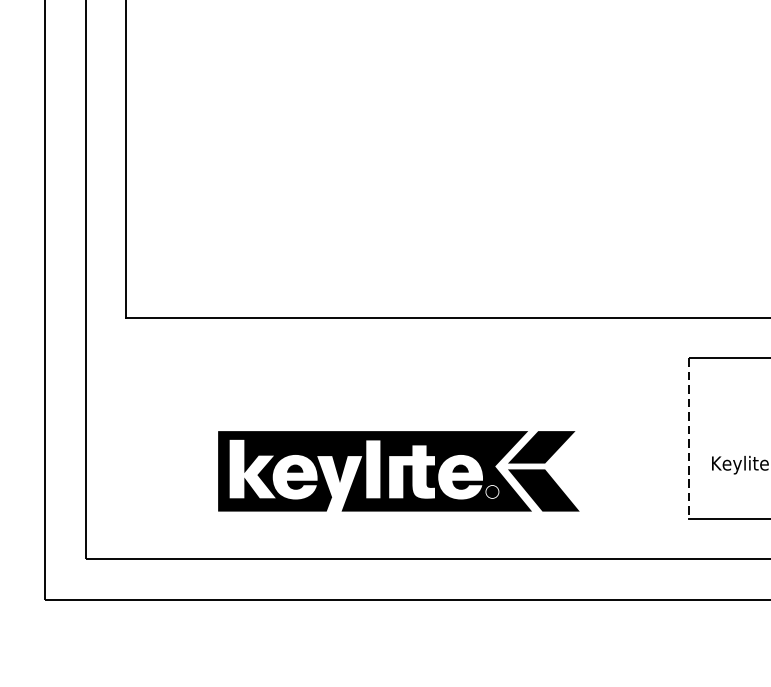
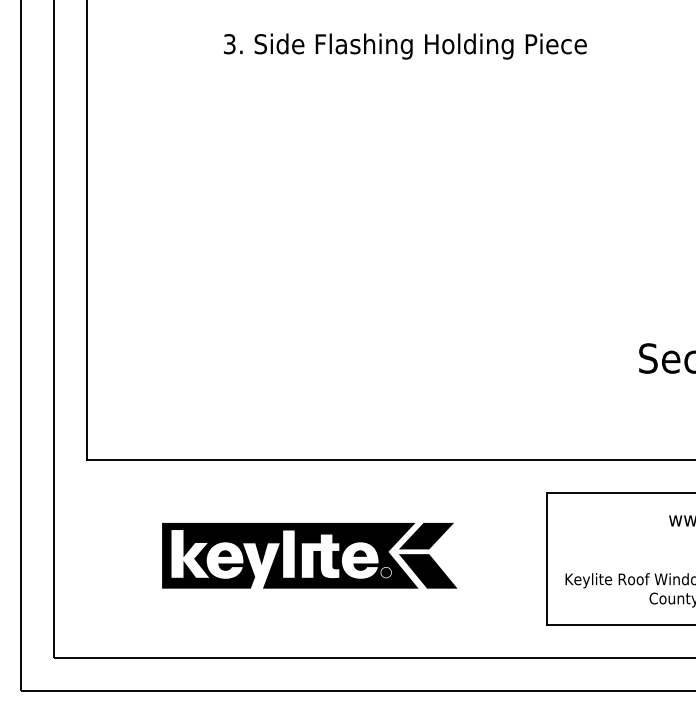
line: (688, 439) -> (546, 559), dashed -> solid
text: (398, 471) -> (309, 555), moved

